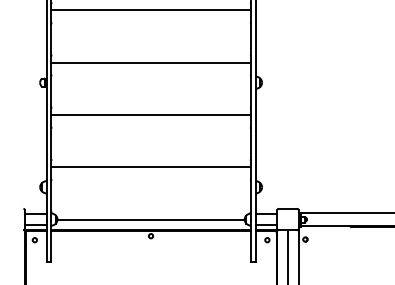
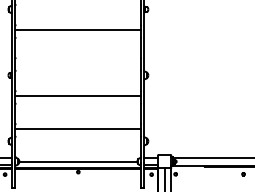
line: (151, 62) -> (78, 62), removed

